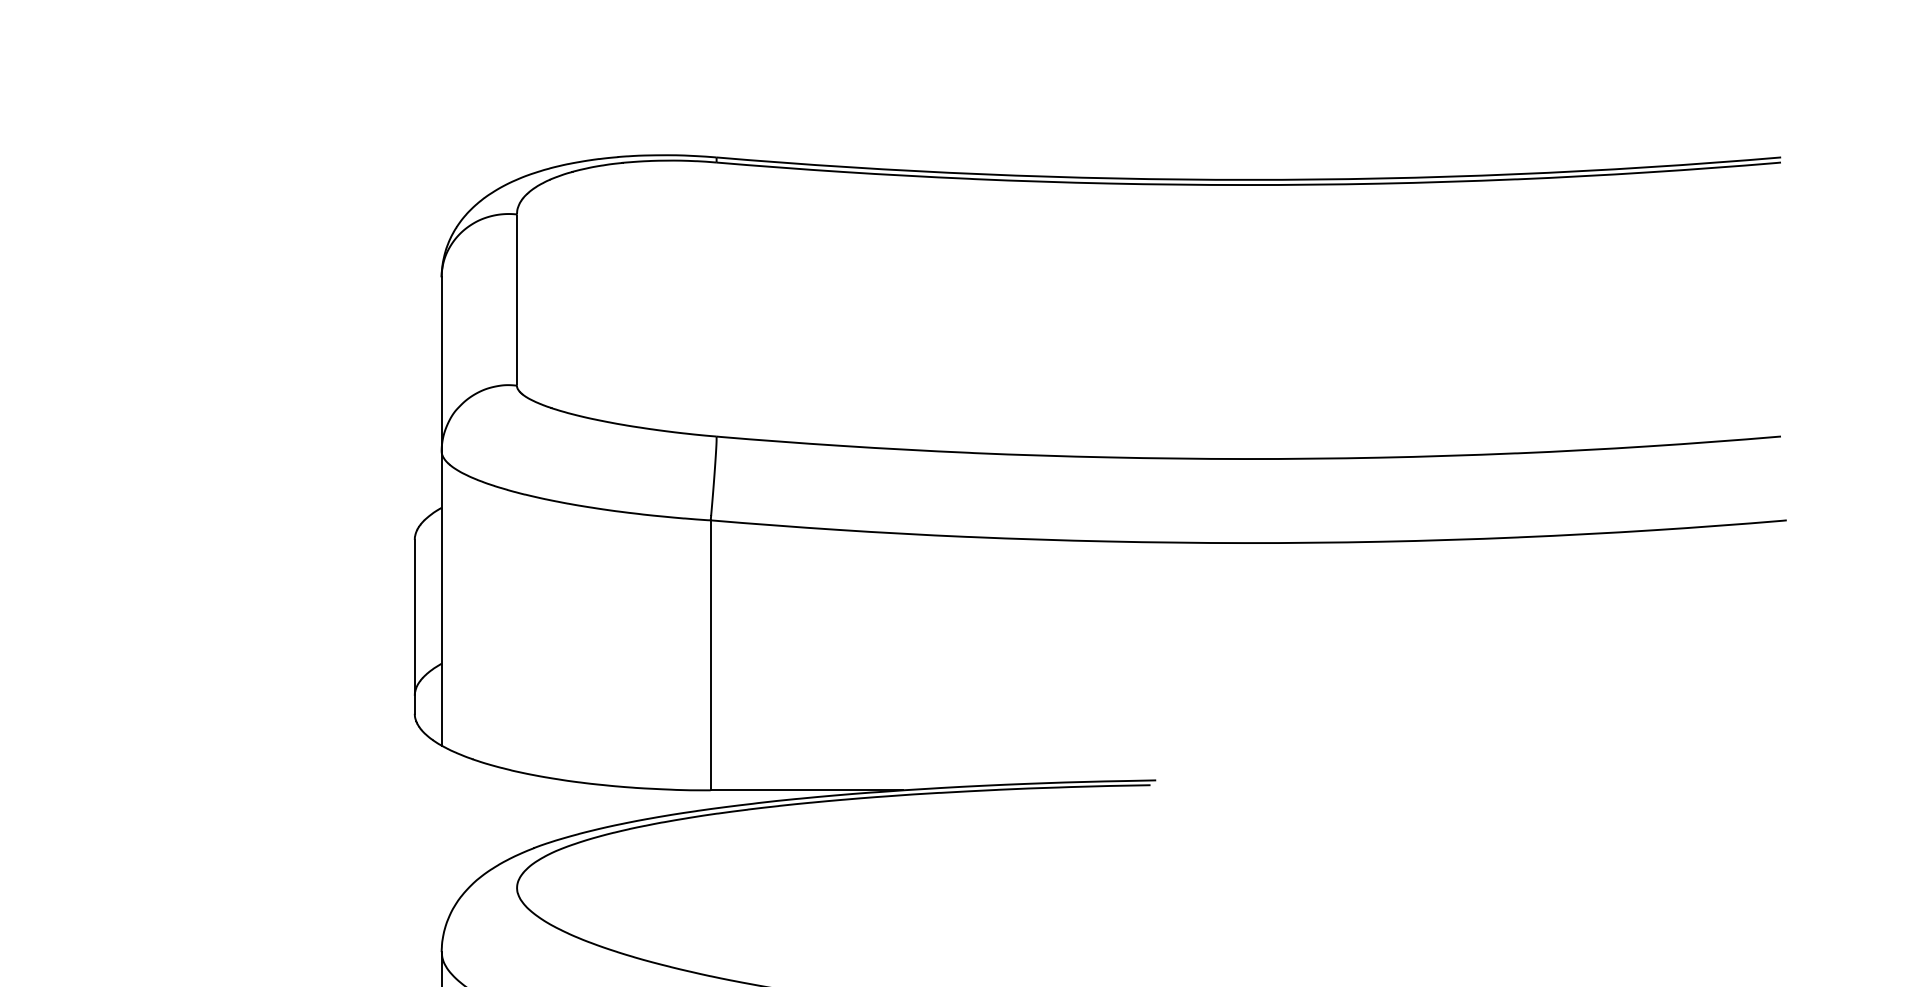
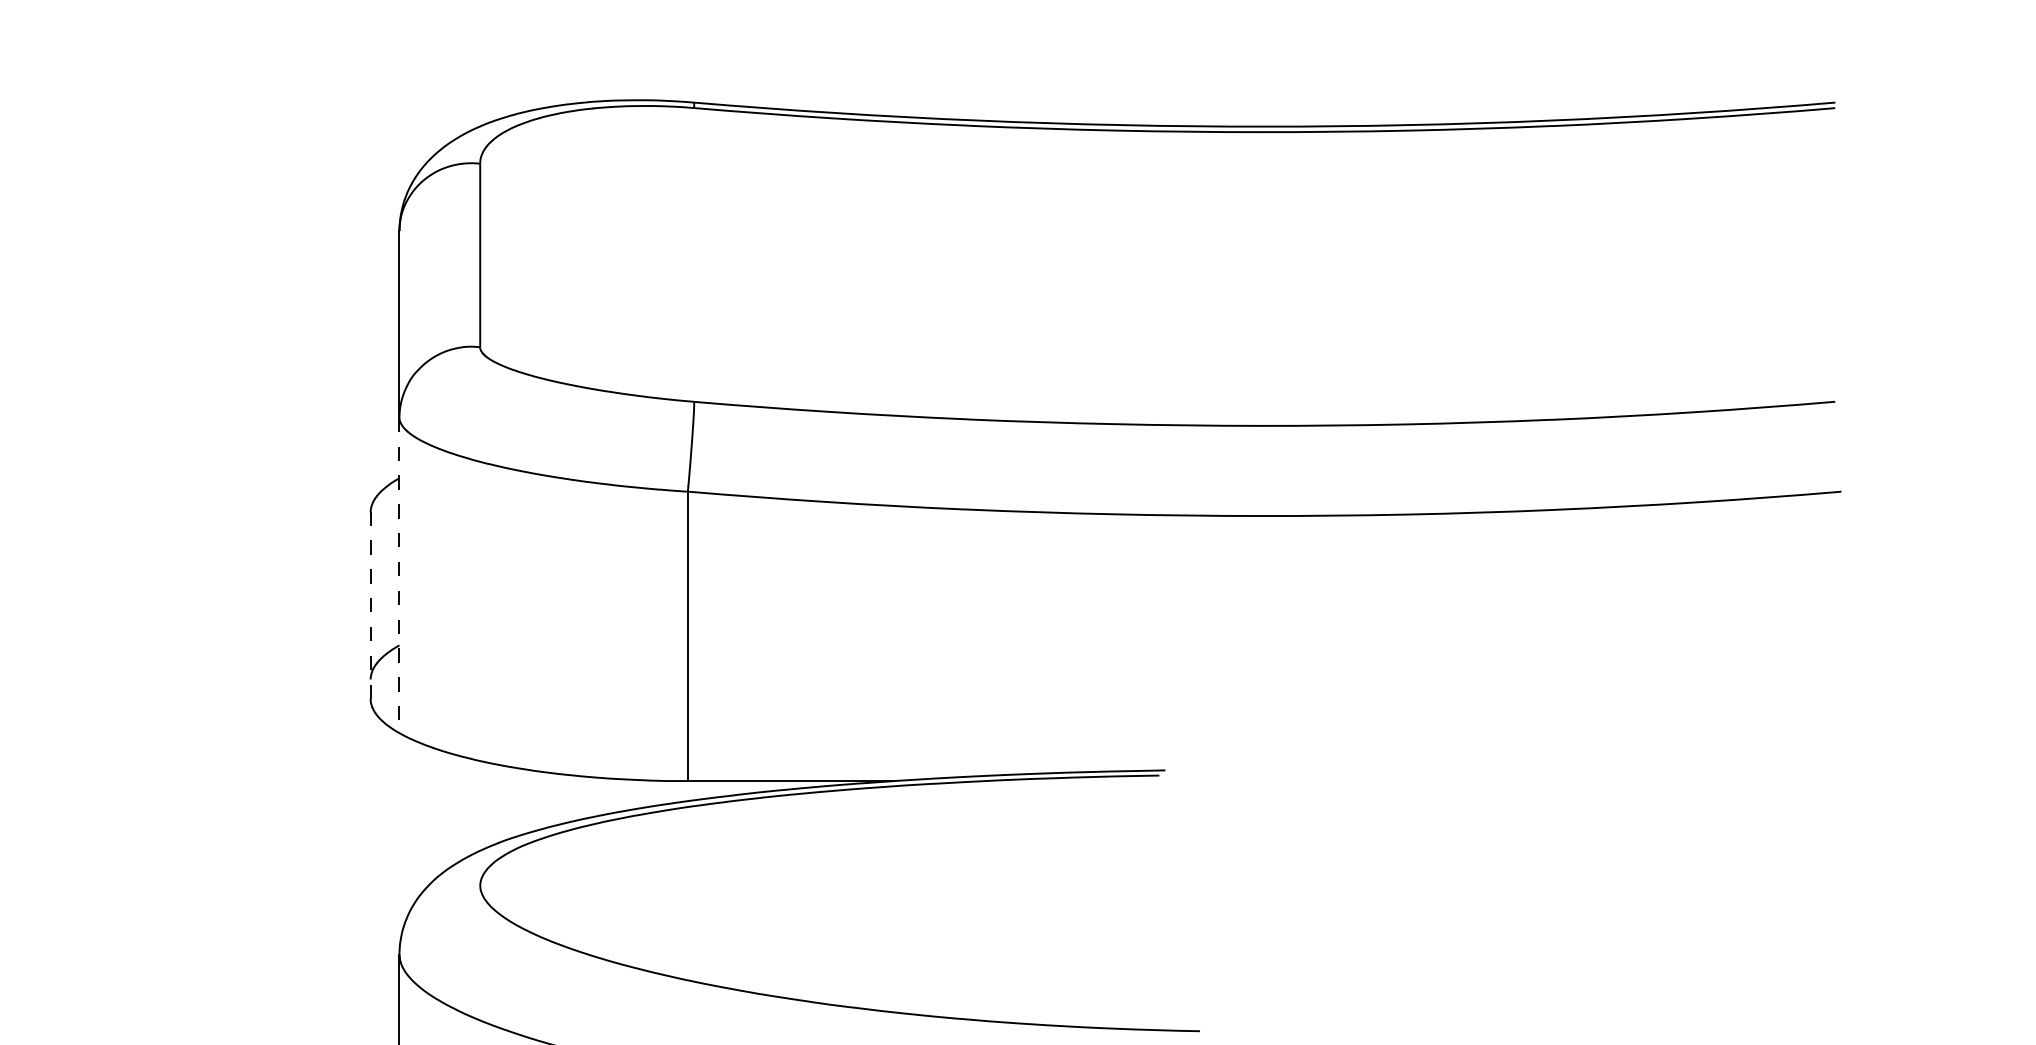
line: (441, 599) -> (399, 576), solid -> dashed
line: (414, 626) -> (370, 605), solid -> dashed

